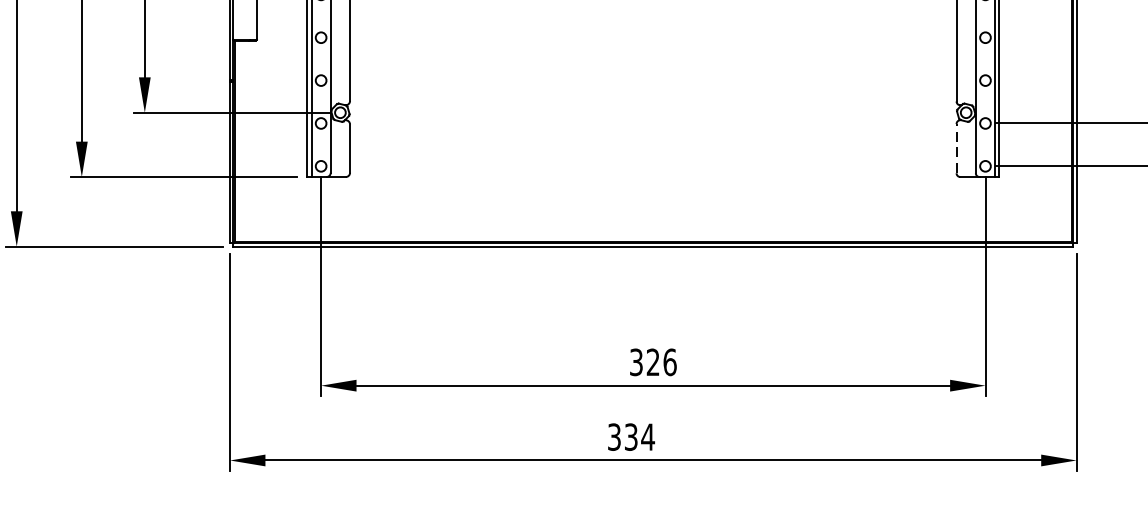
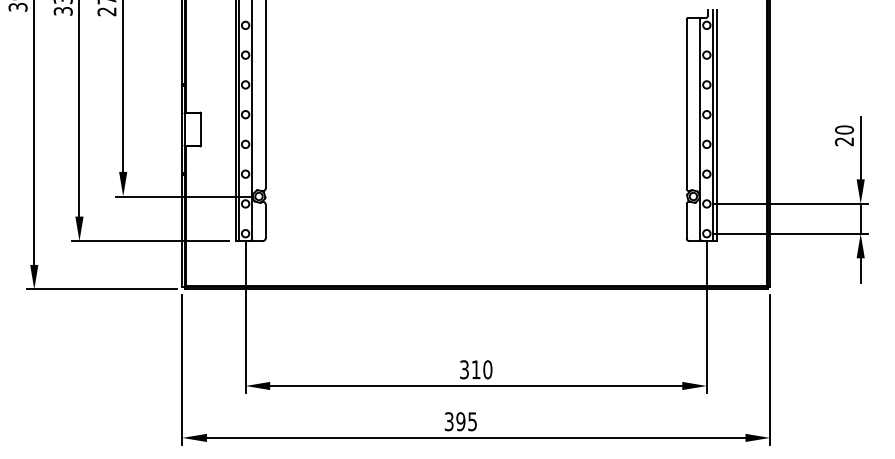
line: (956, 147) -> (686, 220), dashed -> solid
text: (660, 361) -> (481, 369), 326 -> 310
text: (639, 436) -> (466, 421), 334 -> 395

